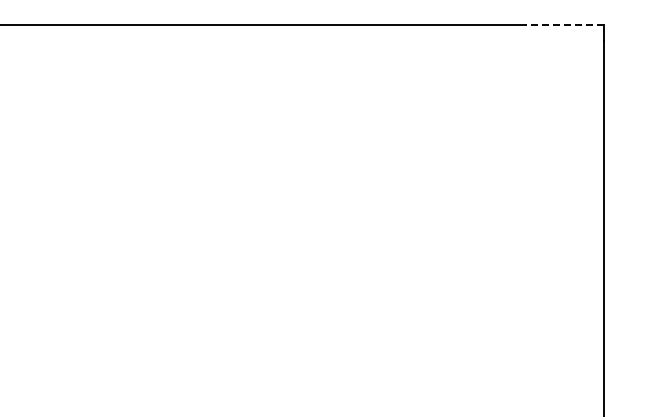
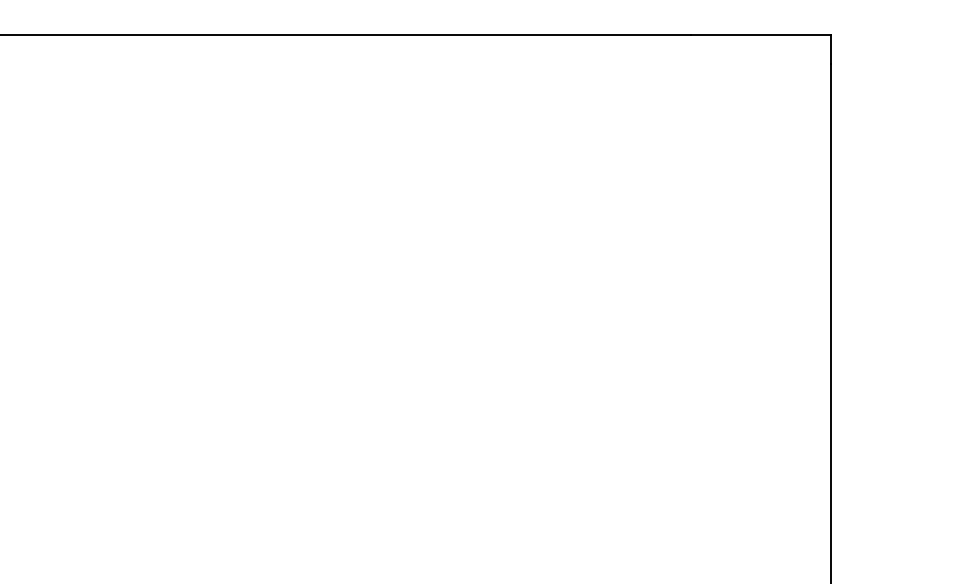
line: (564, 25) -> (760, 35), dashed -> solid

